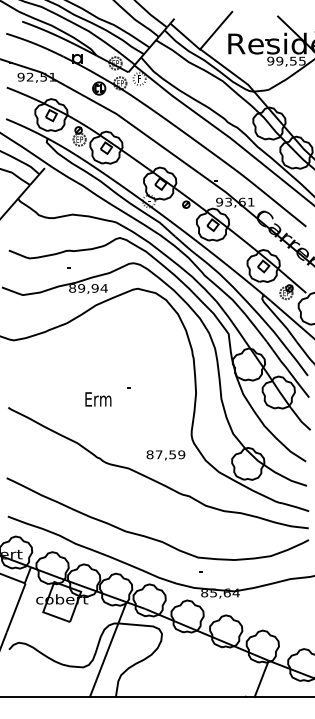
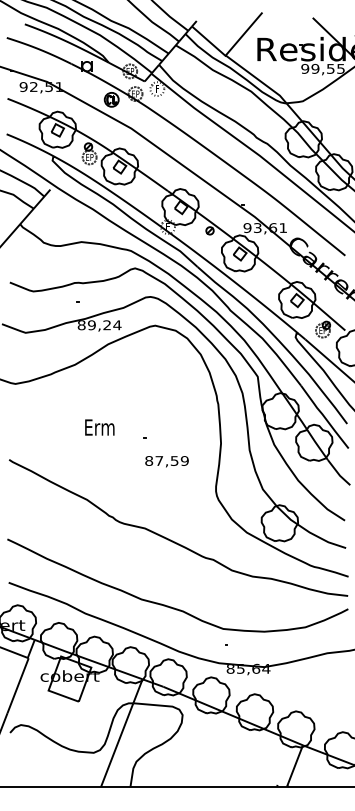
text: (95, 288) -> (107, 325), 89,94 -> 89,24
text: (98, 399) -> (99, 427), moved
text: (165, 455) -> (166, 461), moved

